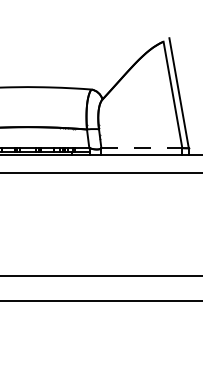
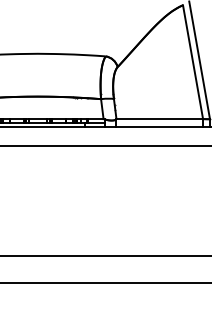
line: (142, 148) -> (160, 119), dashed -> solid

